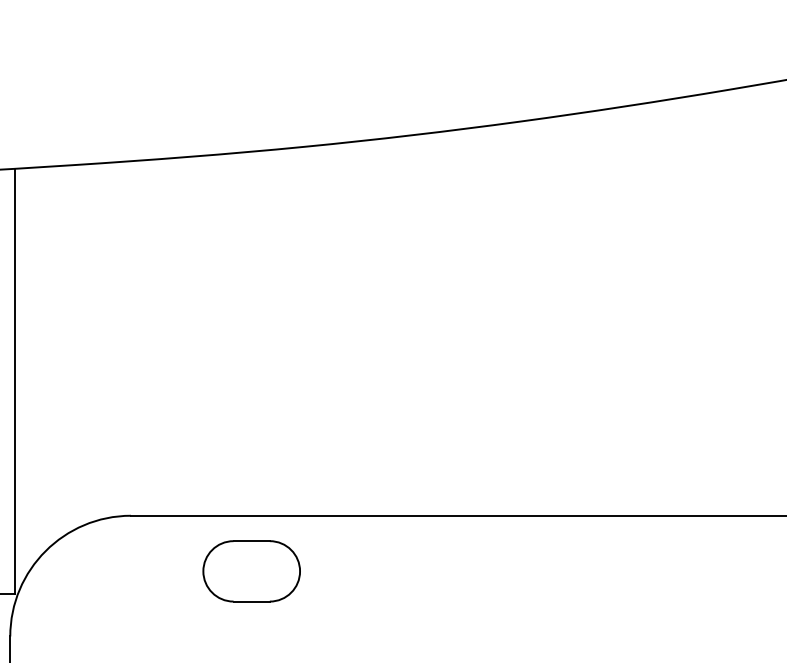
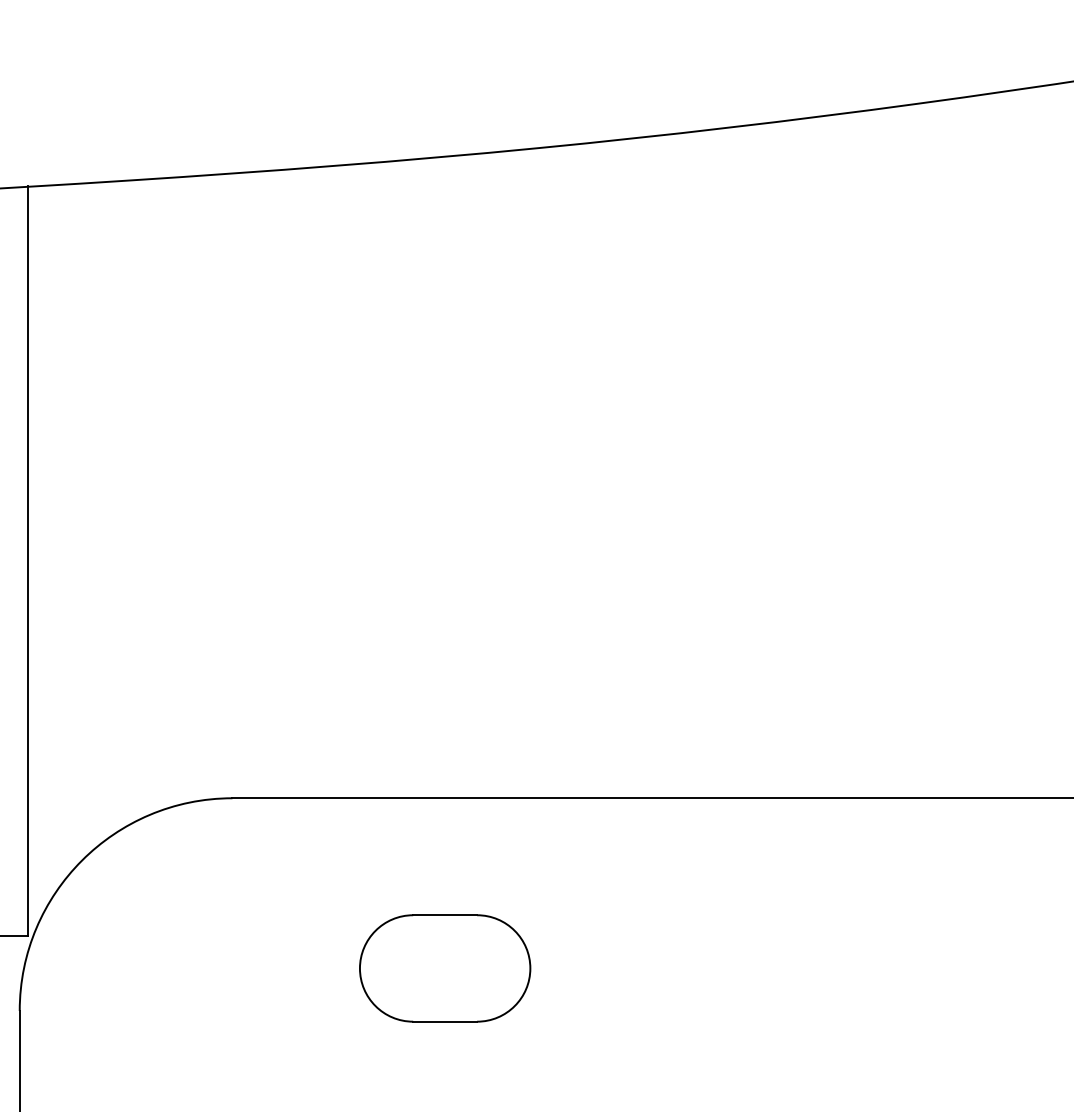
part: (251, 571) -> (444, 968), moved

